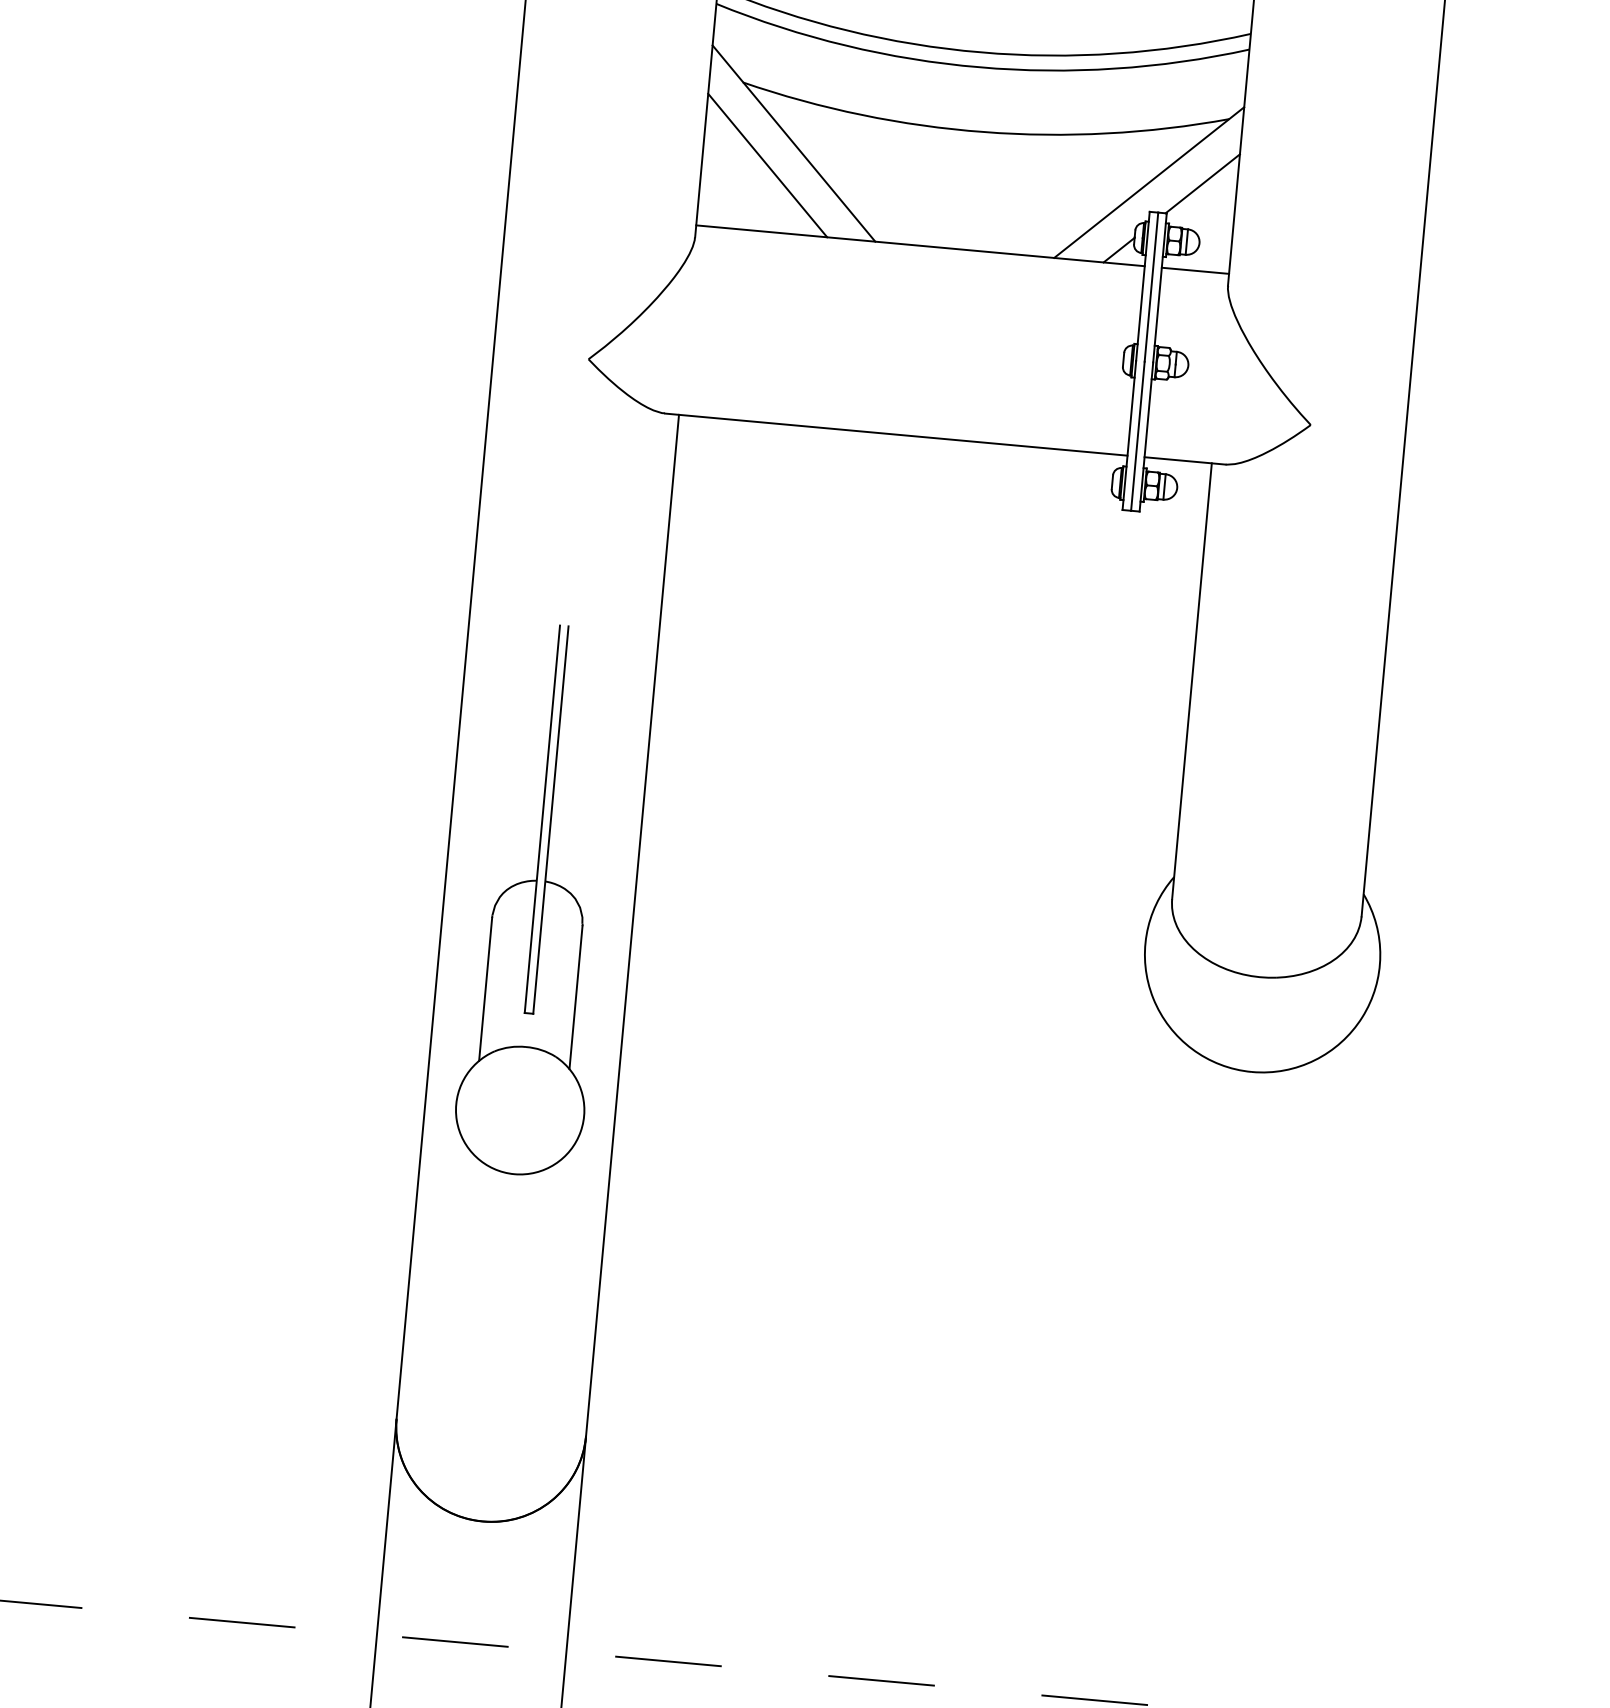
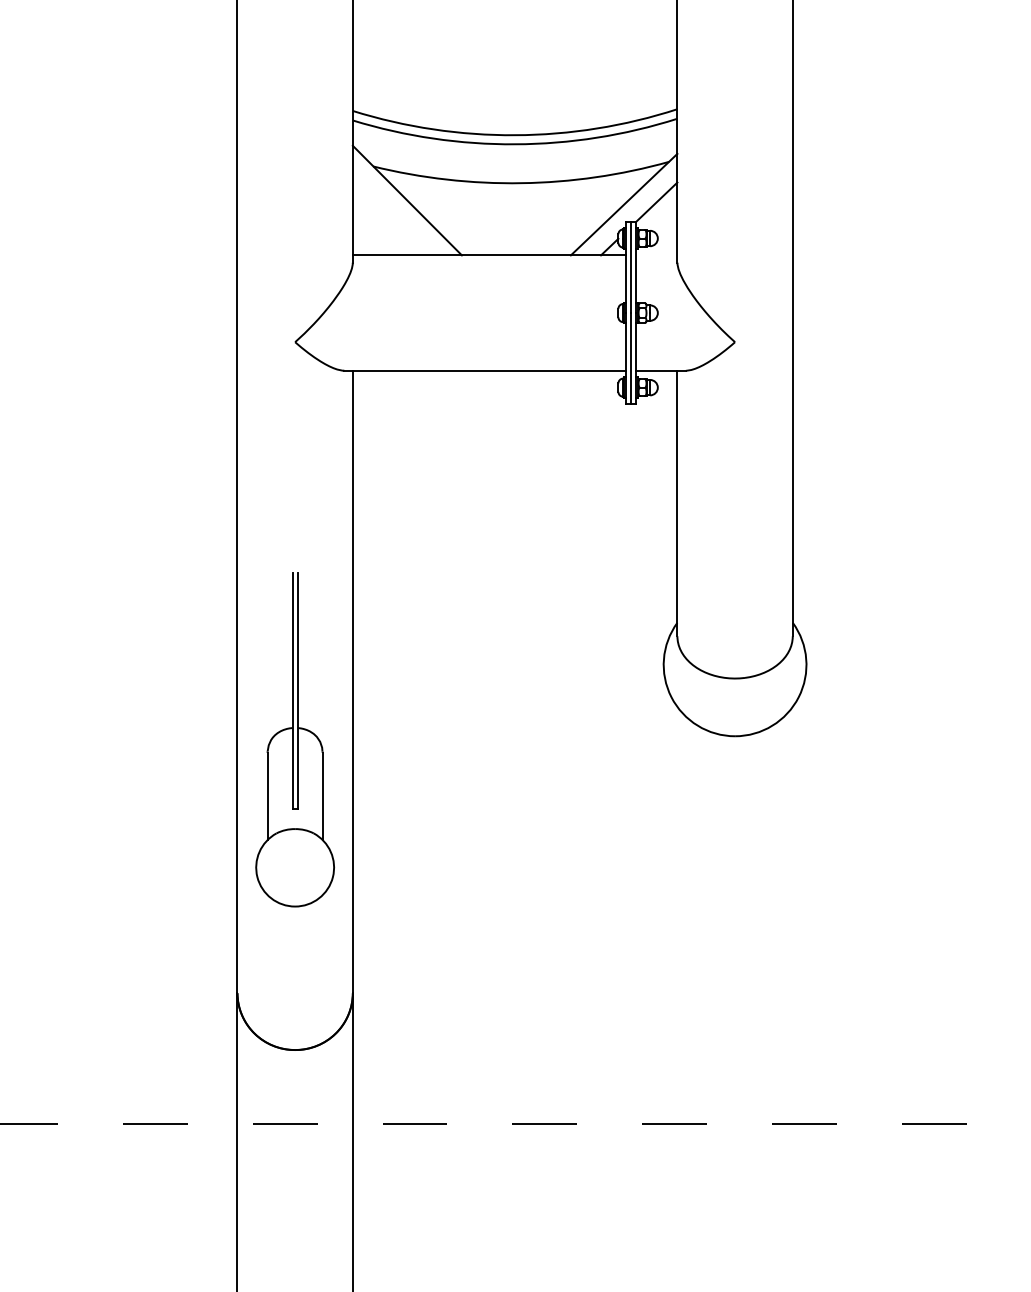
line: (767, 165) -> (392, 215), removed
line: (1194, 270) -> (656, 255), removed
part: (538, 899) -> (294, 739), moved

